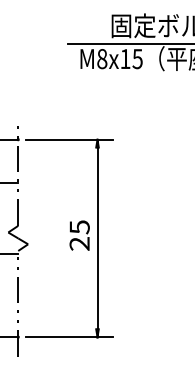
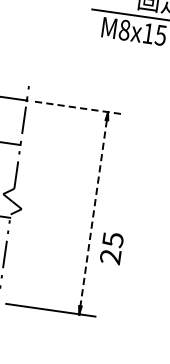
line: (69, 139) -> (79, 107), solid -> dashed
text: (79, 235) -> (111, 248), moved
line: (97, 238) -> (93, 213), solid -> dashed

